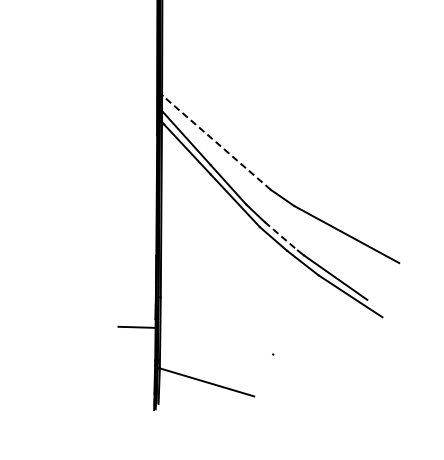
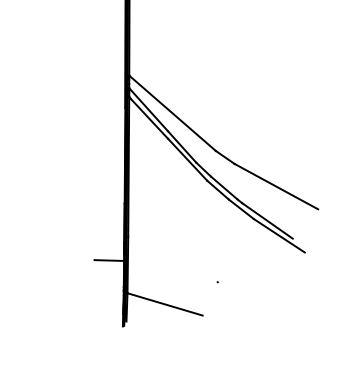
line: (216, 142) -> (172, 113), dashed -> solid
line: (281, 236) -> (224, 188), dashed -> solid

